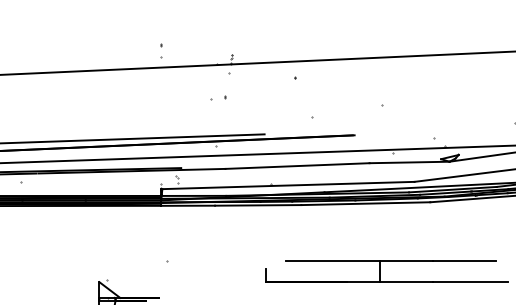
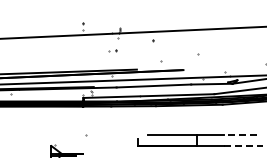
line: (462, 259) -> (239, 134), solid -> dashed
line: (470, 282) -> (243, 146), solid -> dashed

